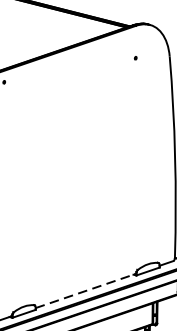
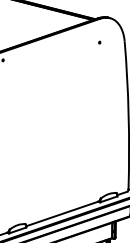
line: (85, 290) -> (62, 213), dashed -> solid

